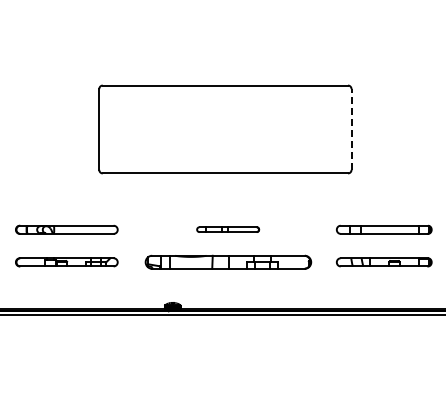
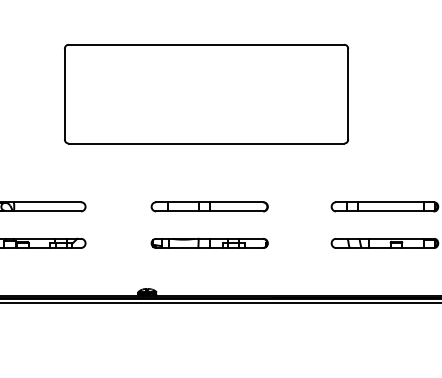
line: (351, 129) -> (348, 94), dashed -> solid
part: (227, 229) -> (208, 206), size x1.67
part: (227, 262) -> (208, 243), size x0.62

